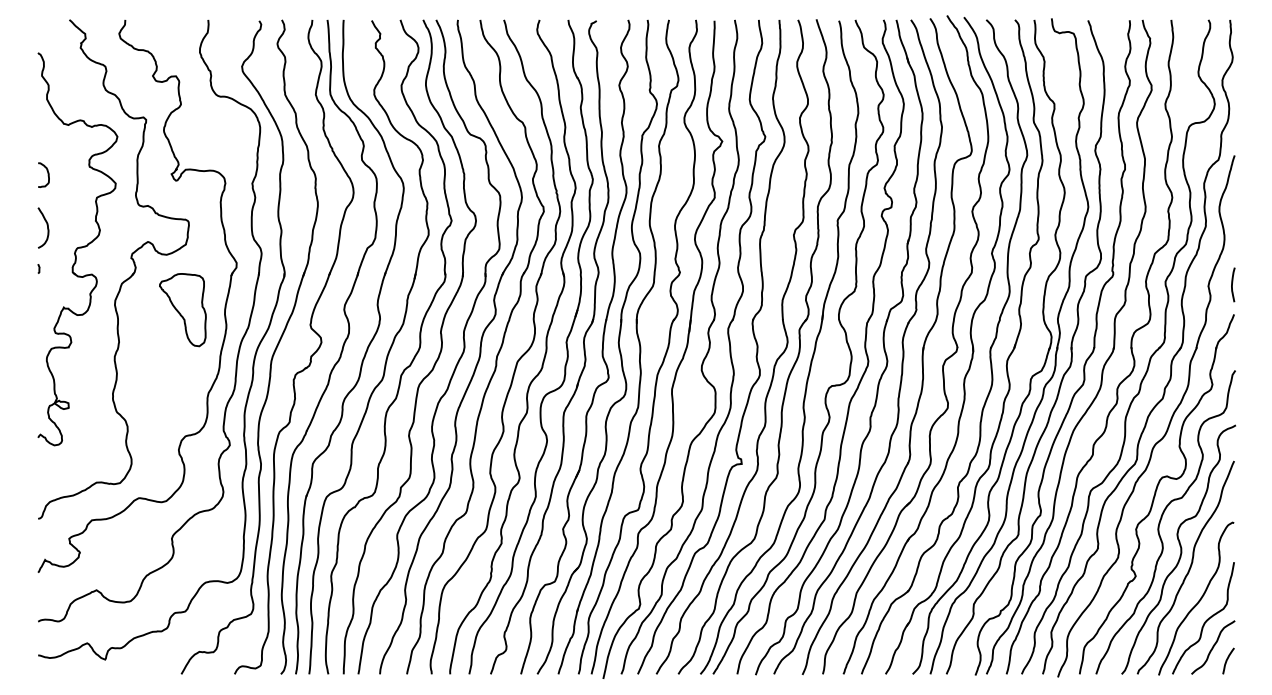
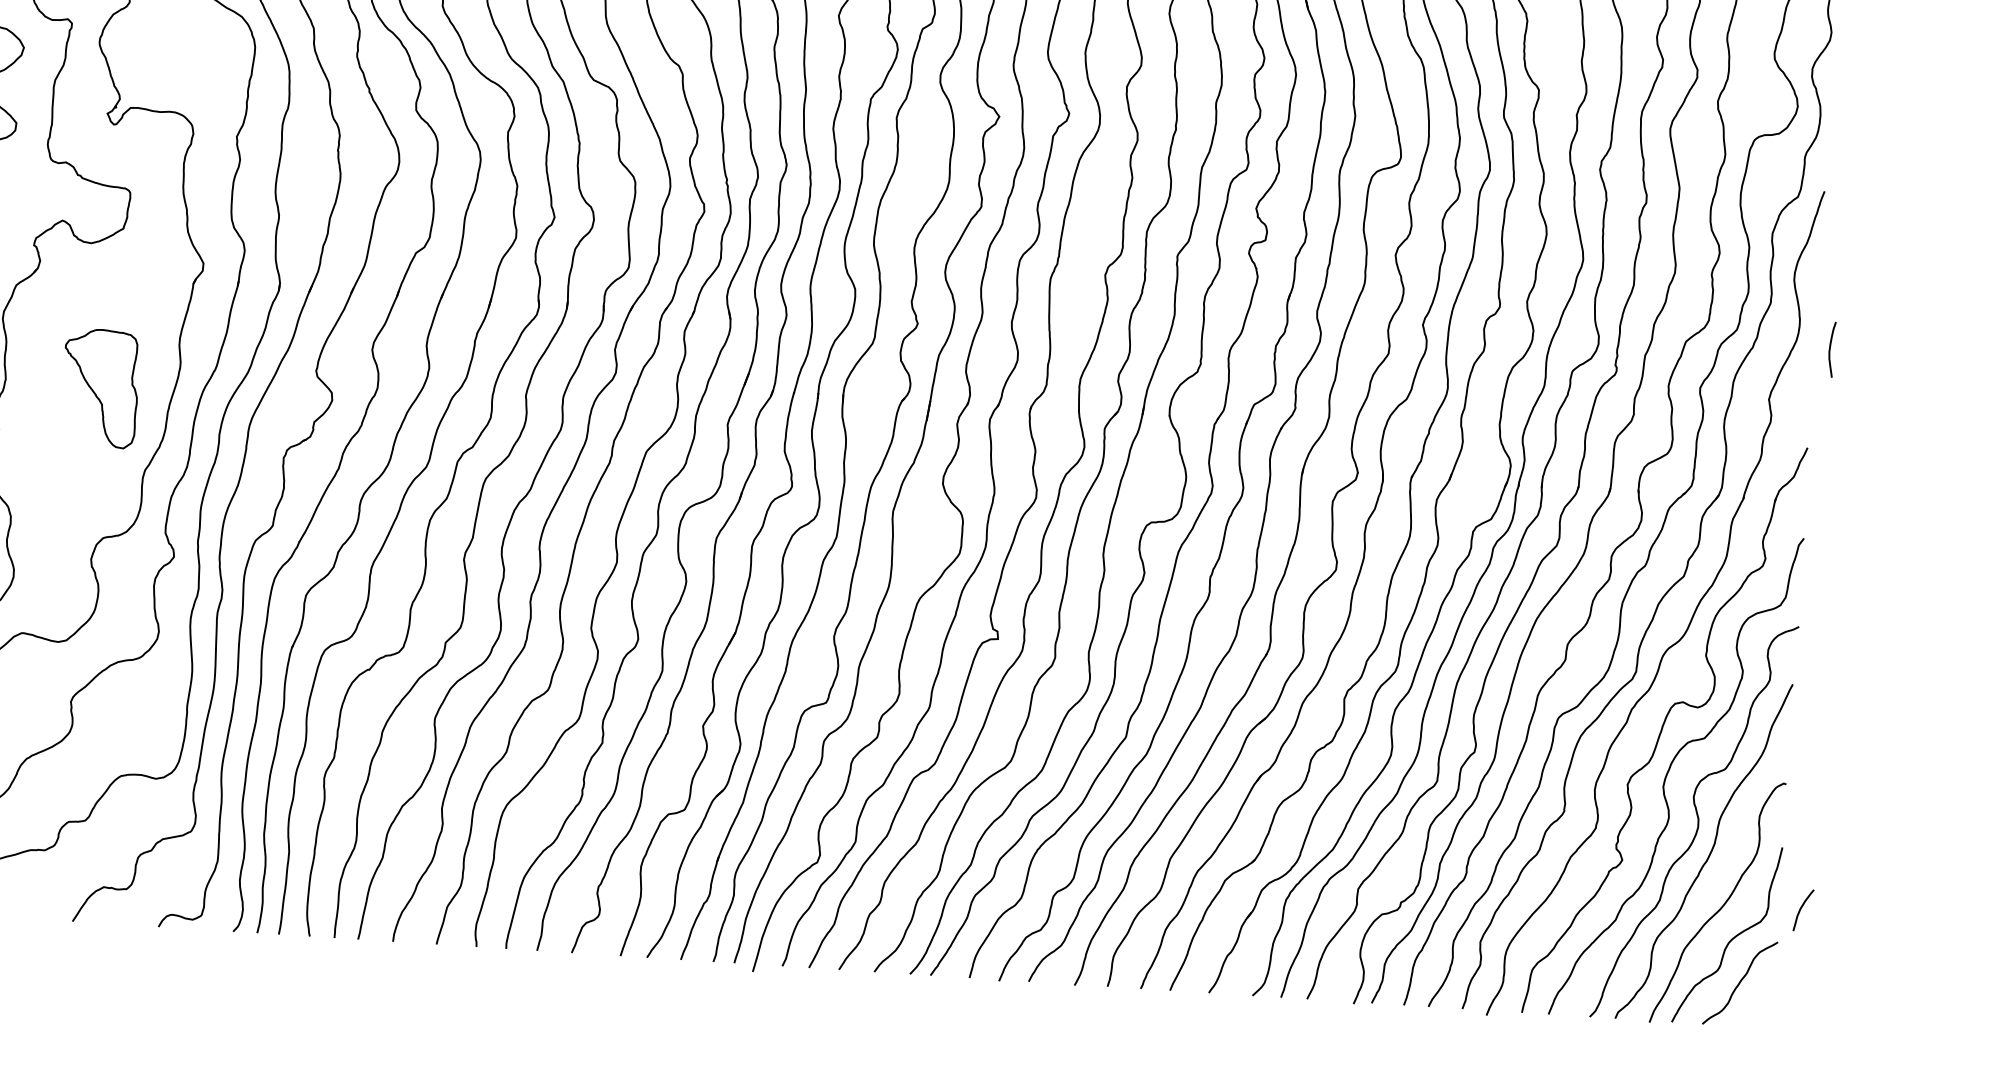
curve: (1232, 284) -> (1830, 348), moved
part: (182, 310) -> (99, 389), moved
curve: (1228, 659) -> (1803, 907), moved

